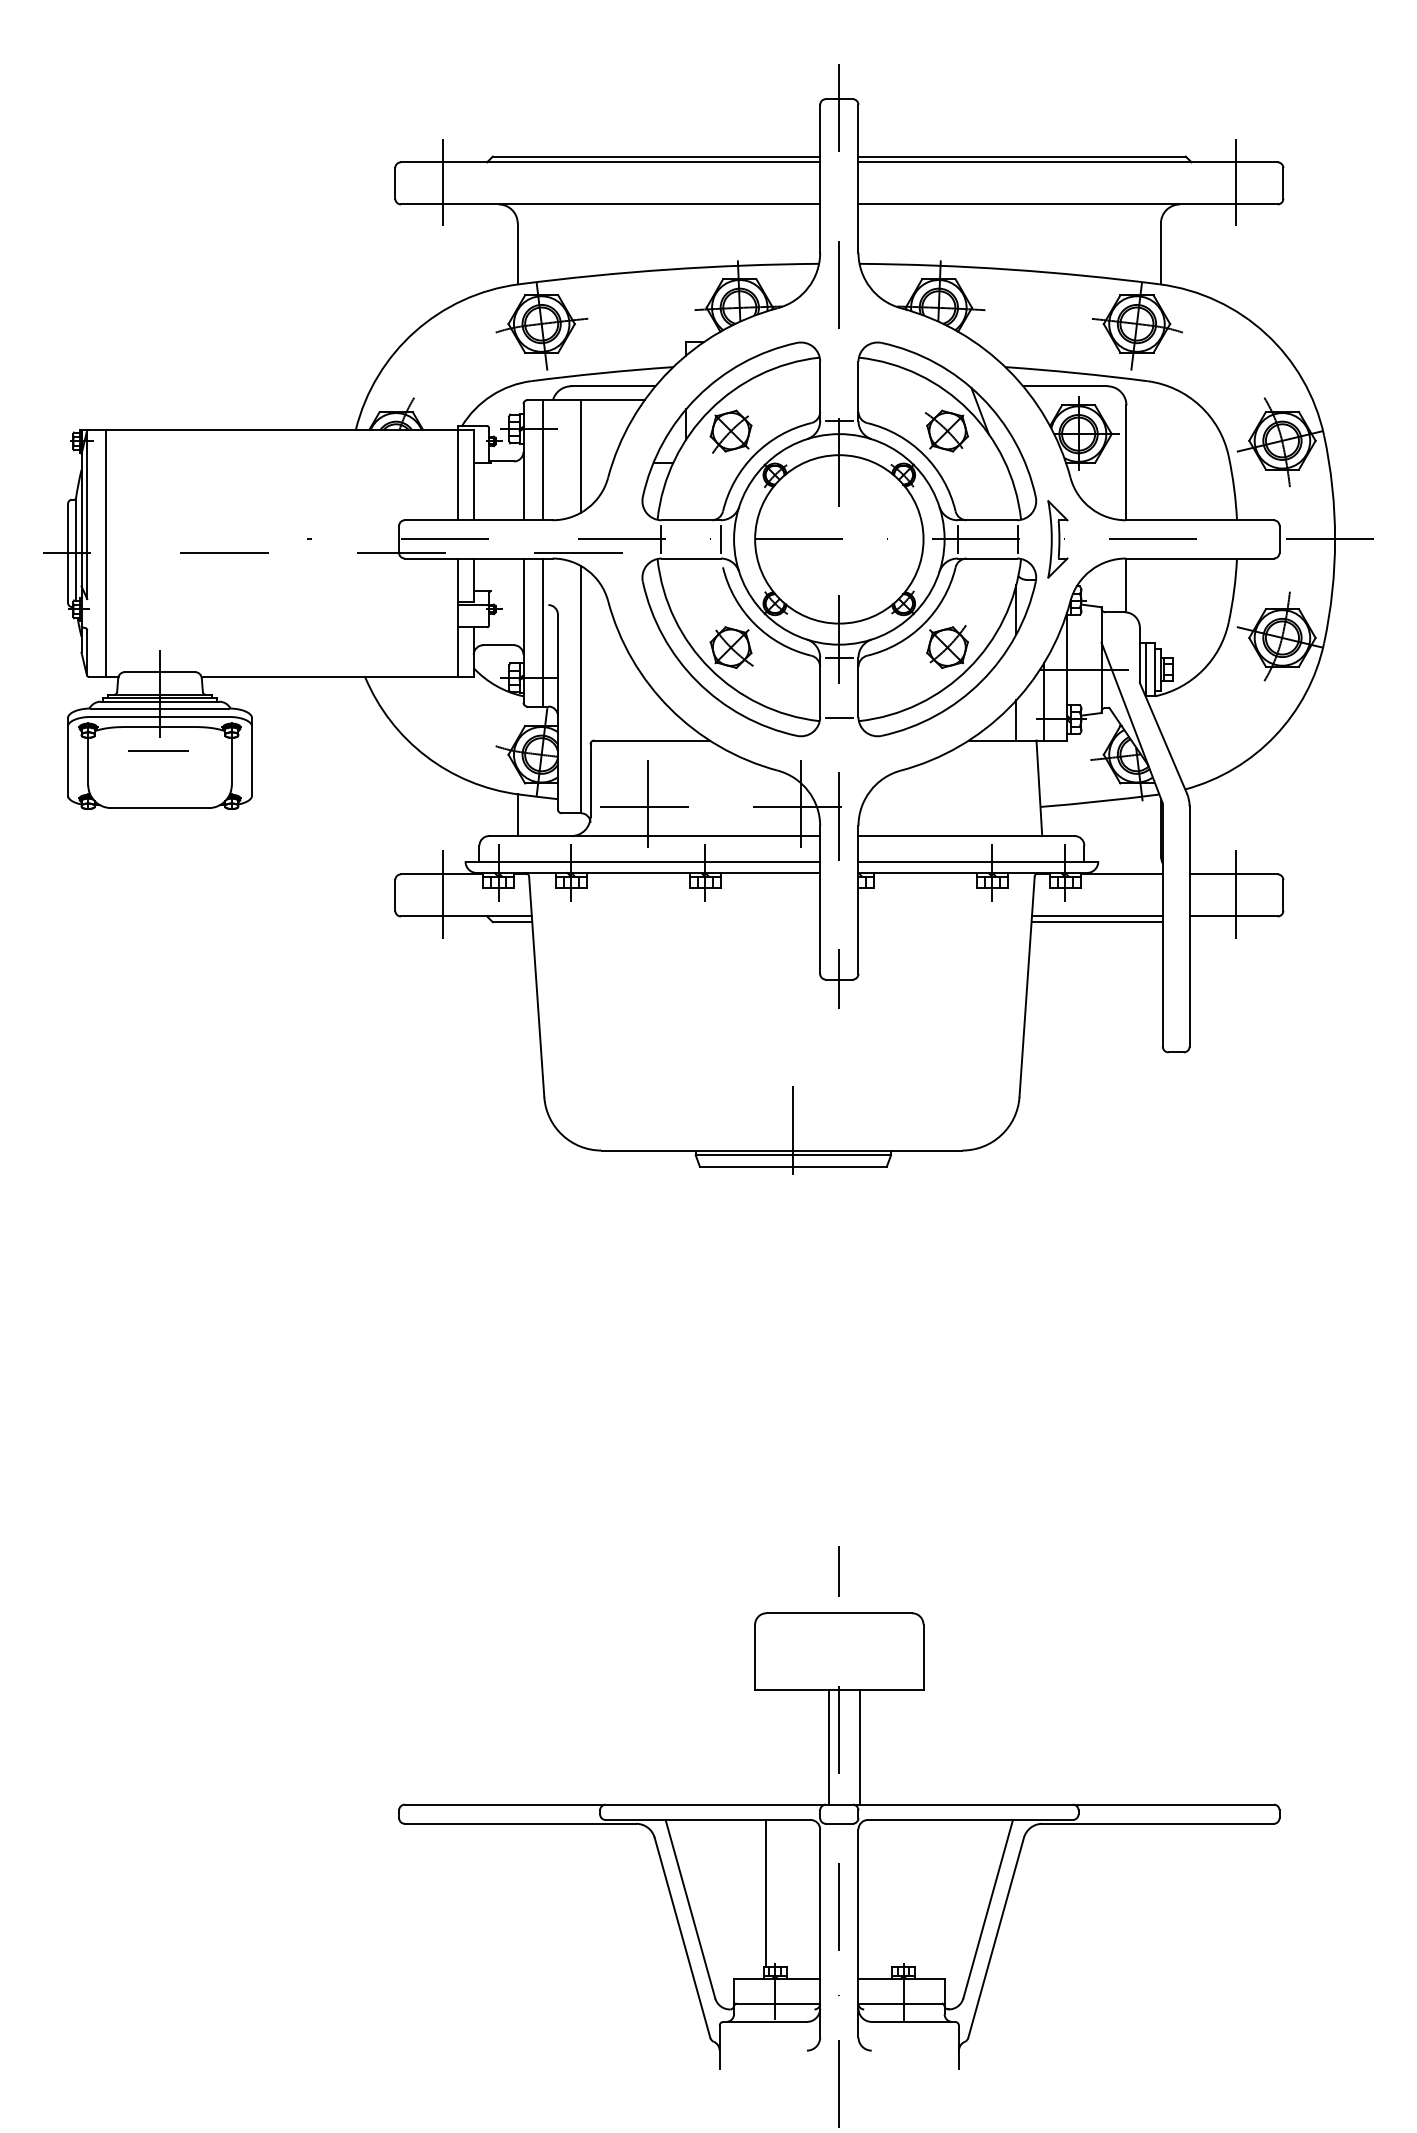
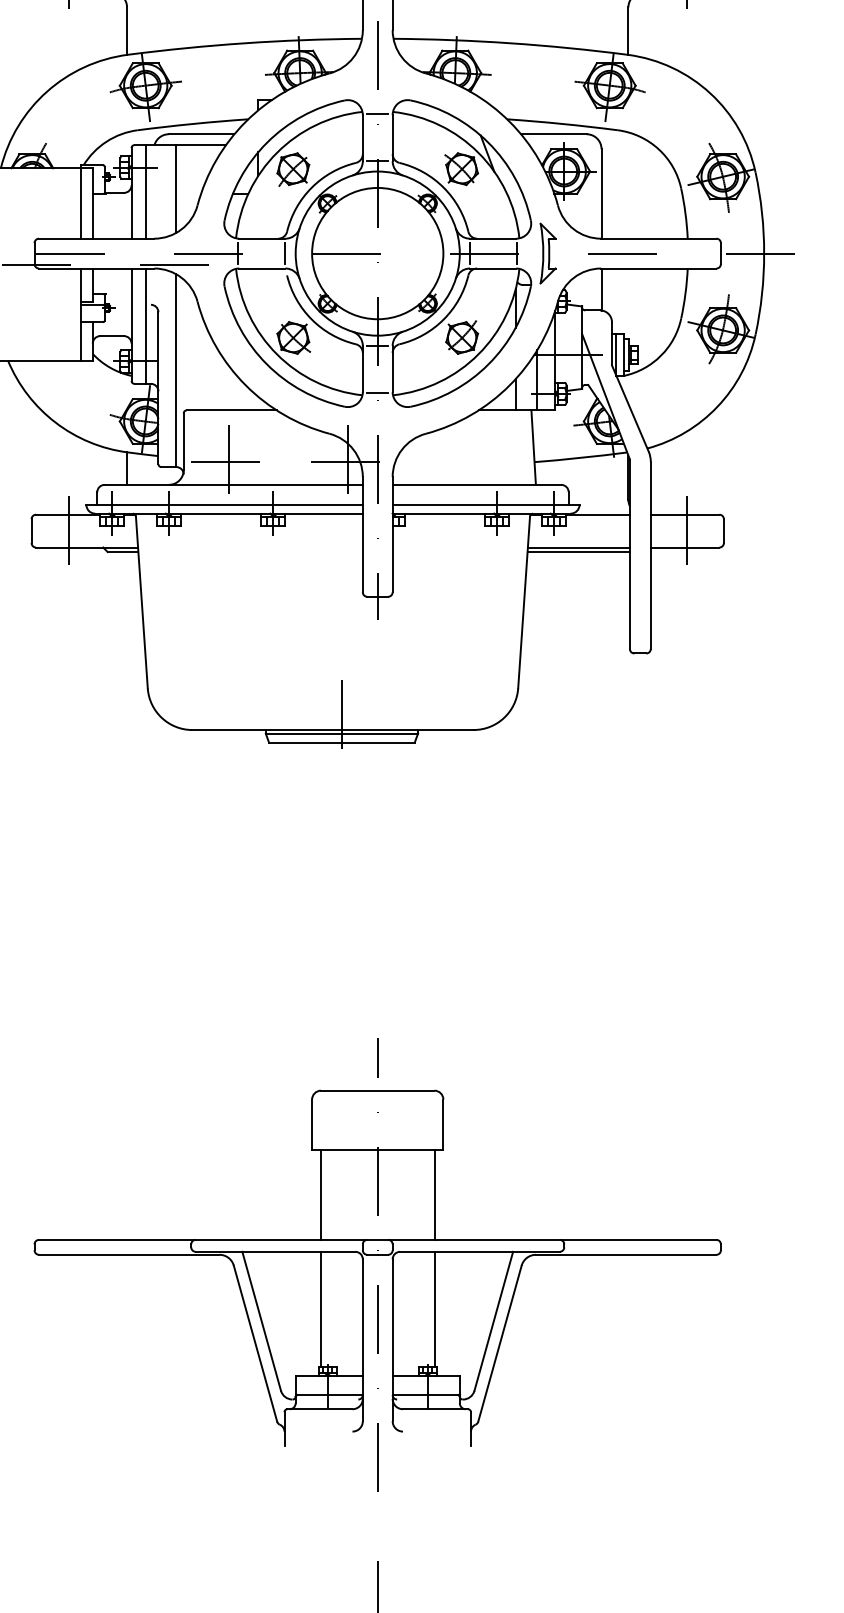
line: (838, 360) -> (377, 114), added
line: (829, 1746) -> (320, 1194), moved
line: (860, 1746) -> (434, 1194), moved
line: (912, 1893) -> (434, 1309), added

